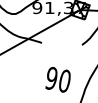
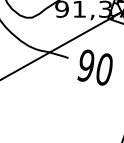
text: (57, 79) -> (94, 67), moved

